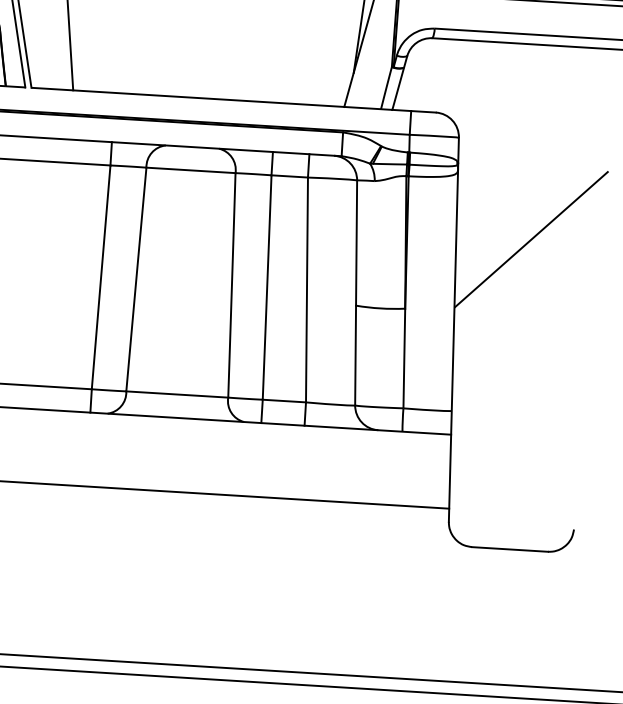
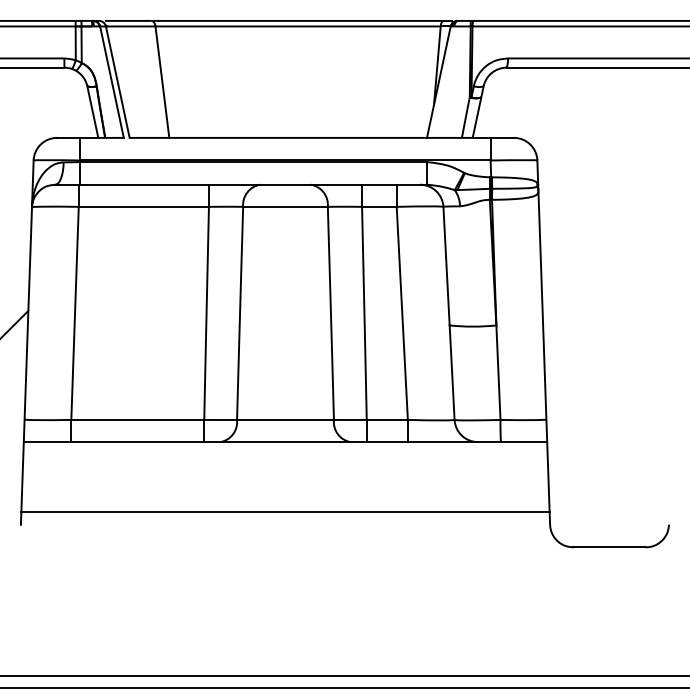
hatch: (530, 239) -> (611, 252), removed

